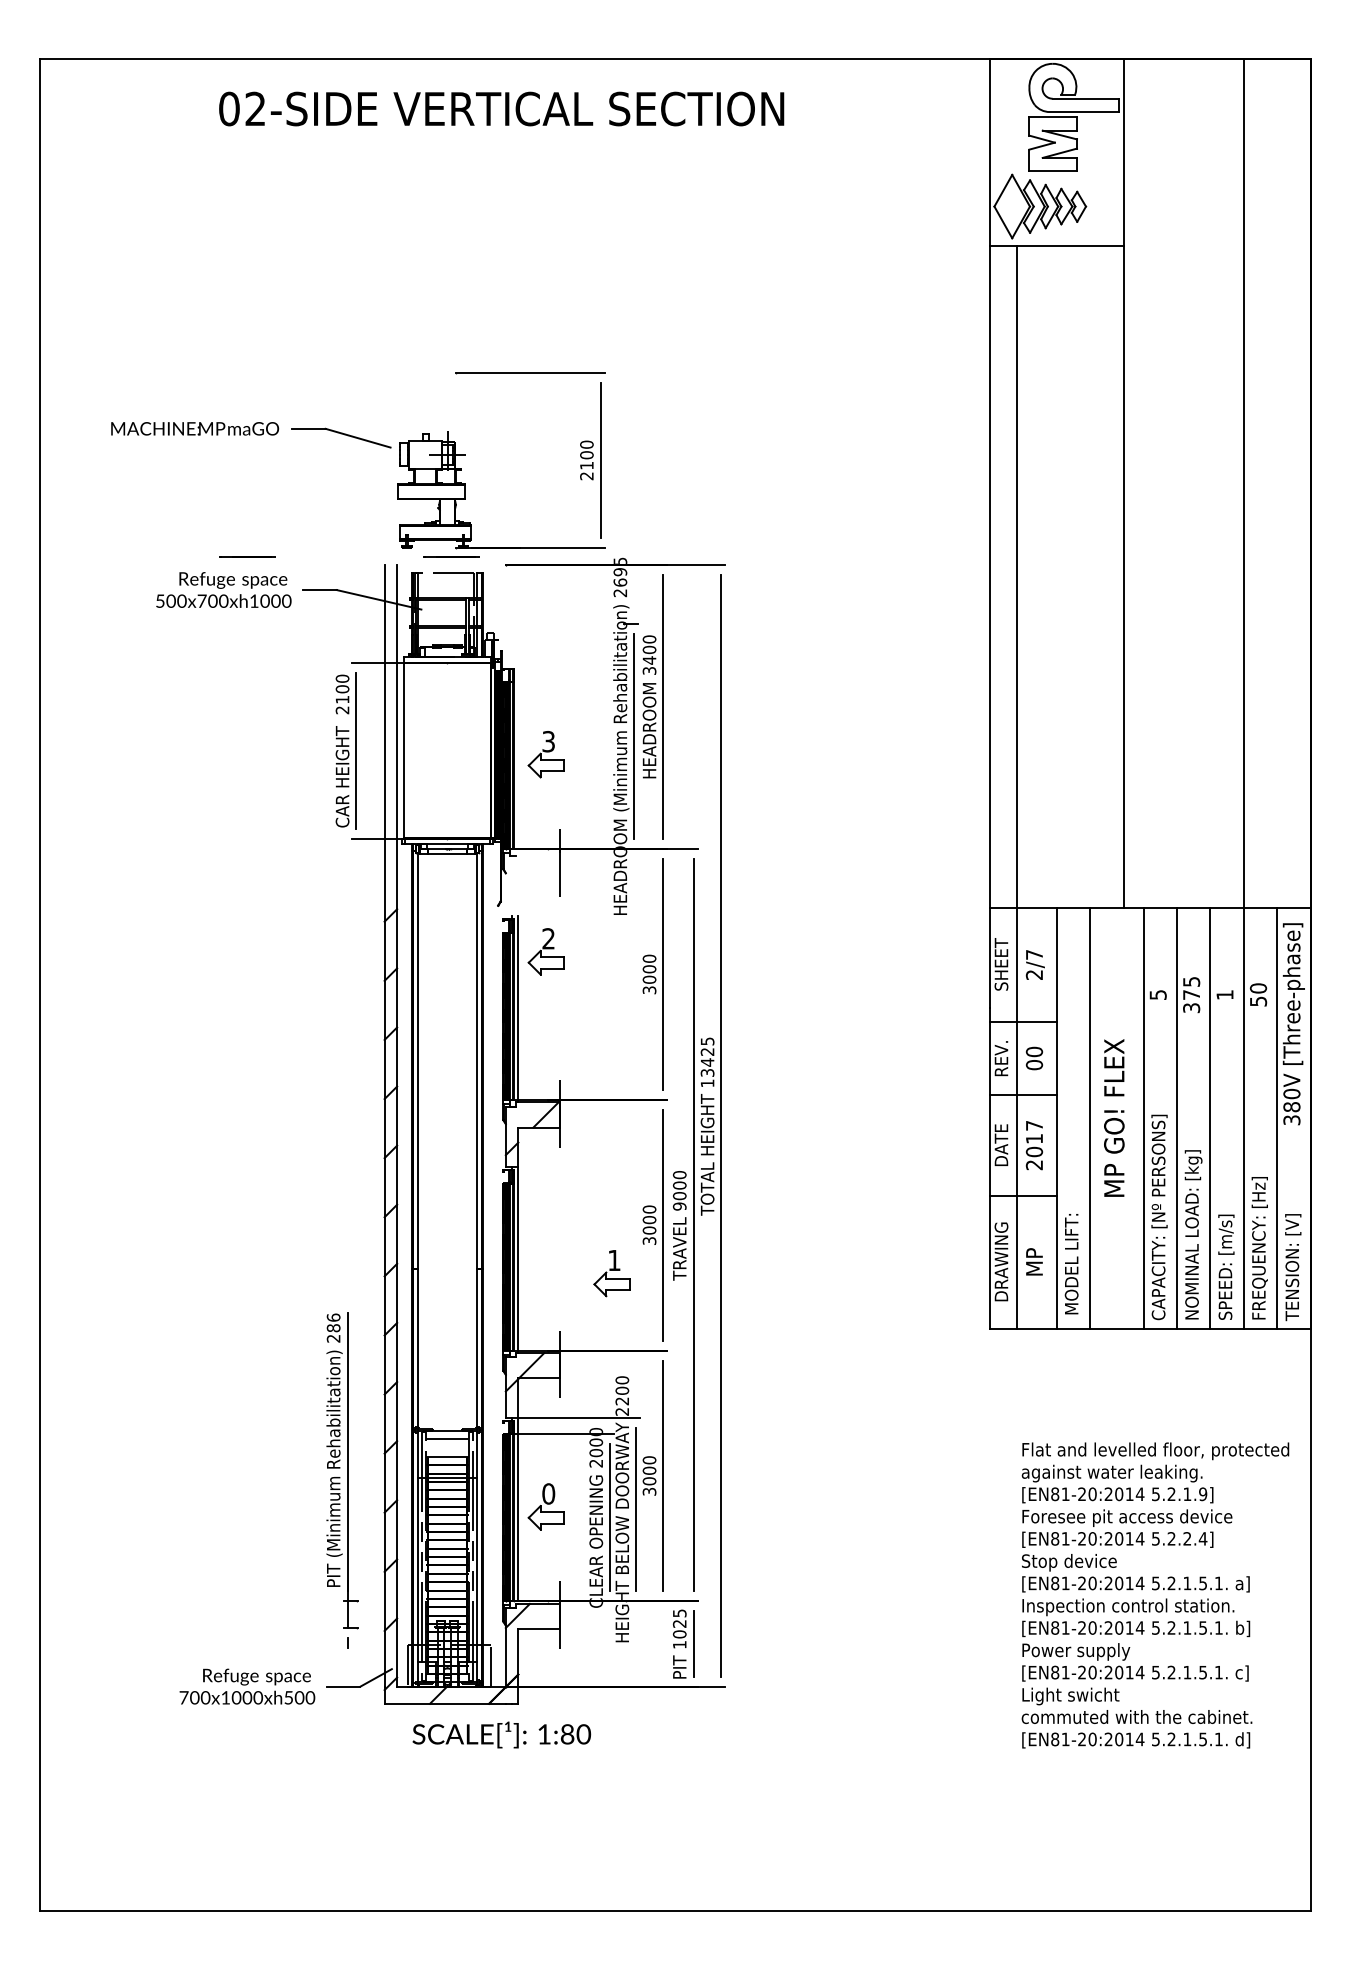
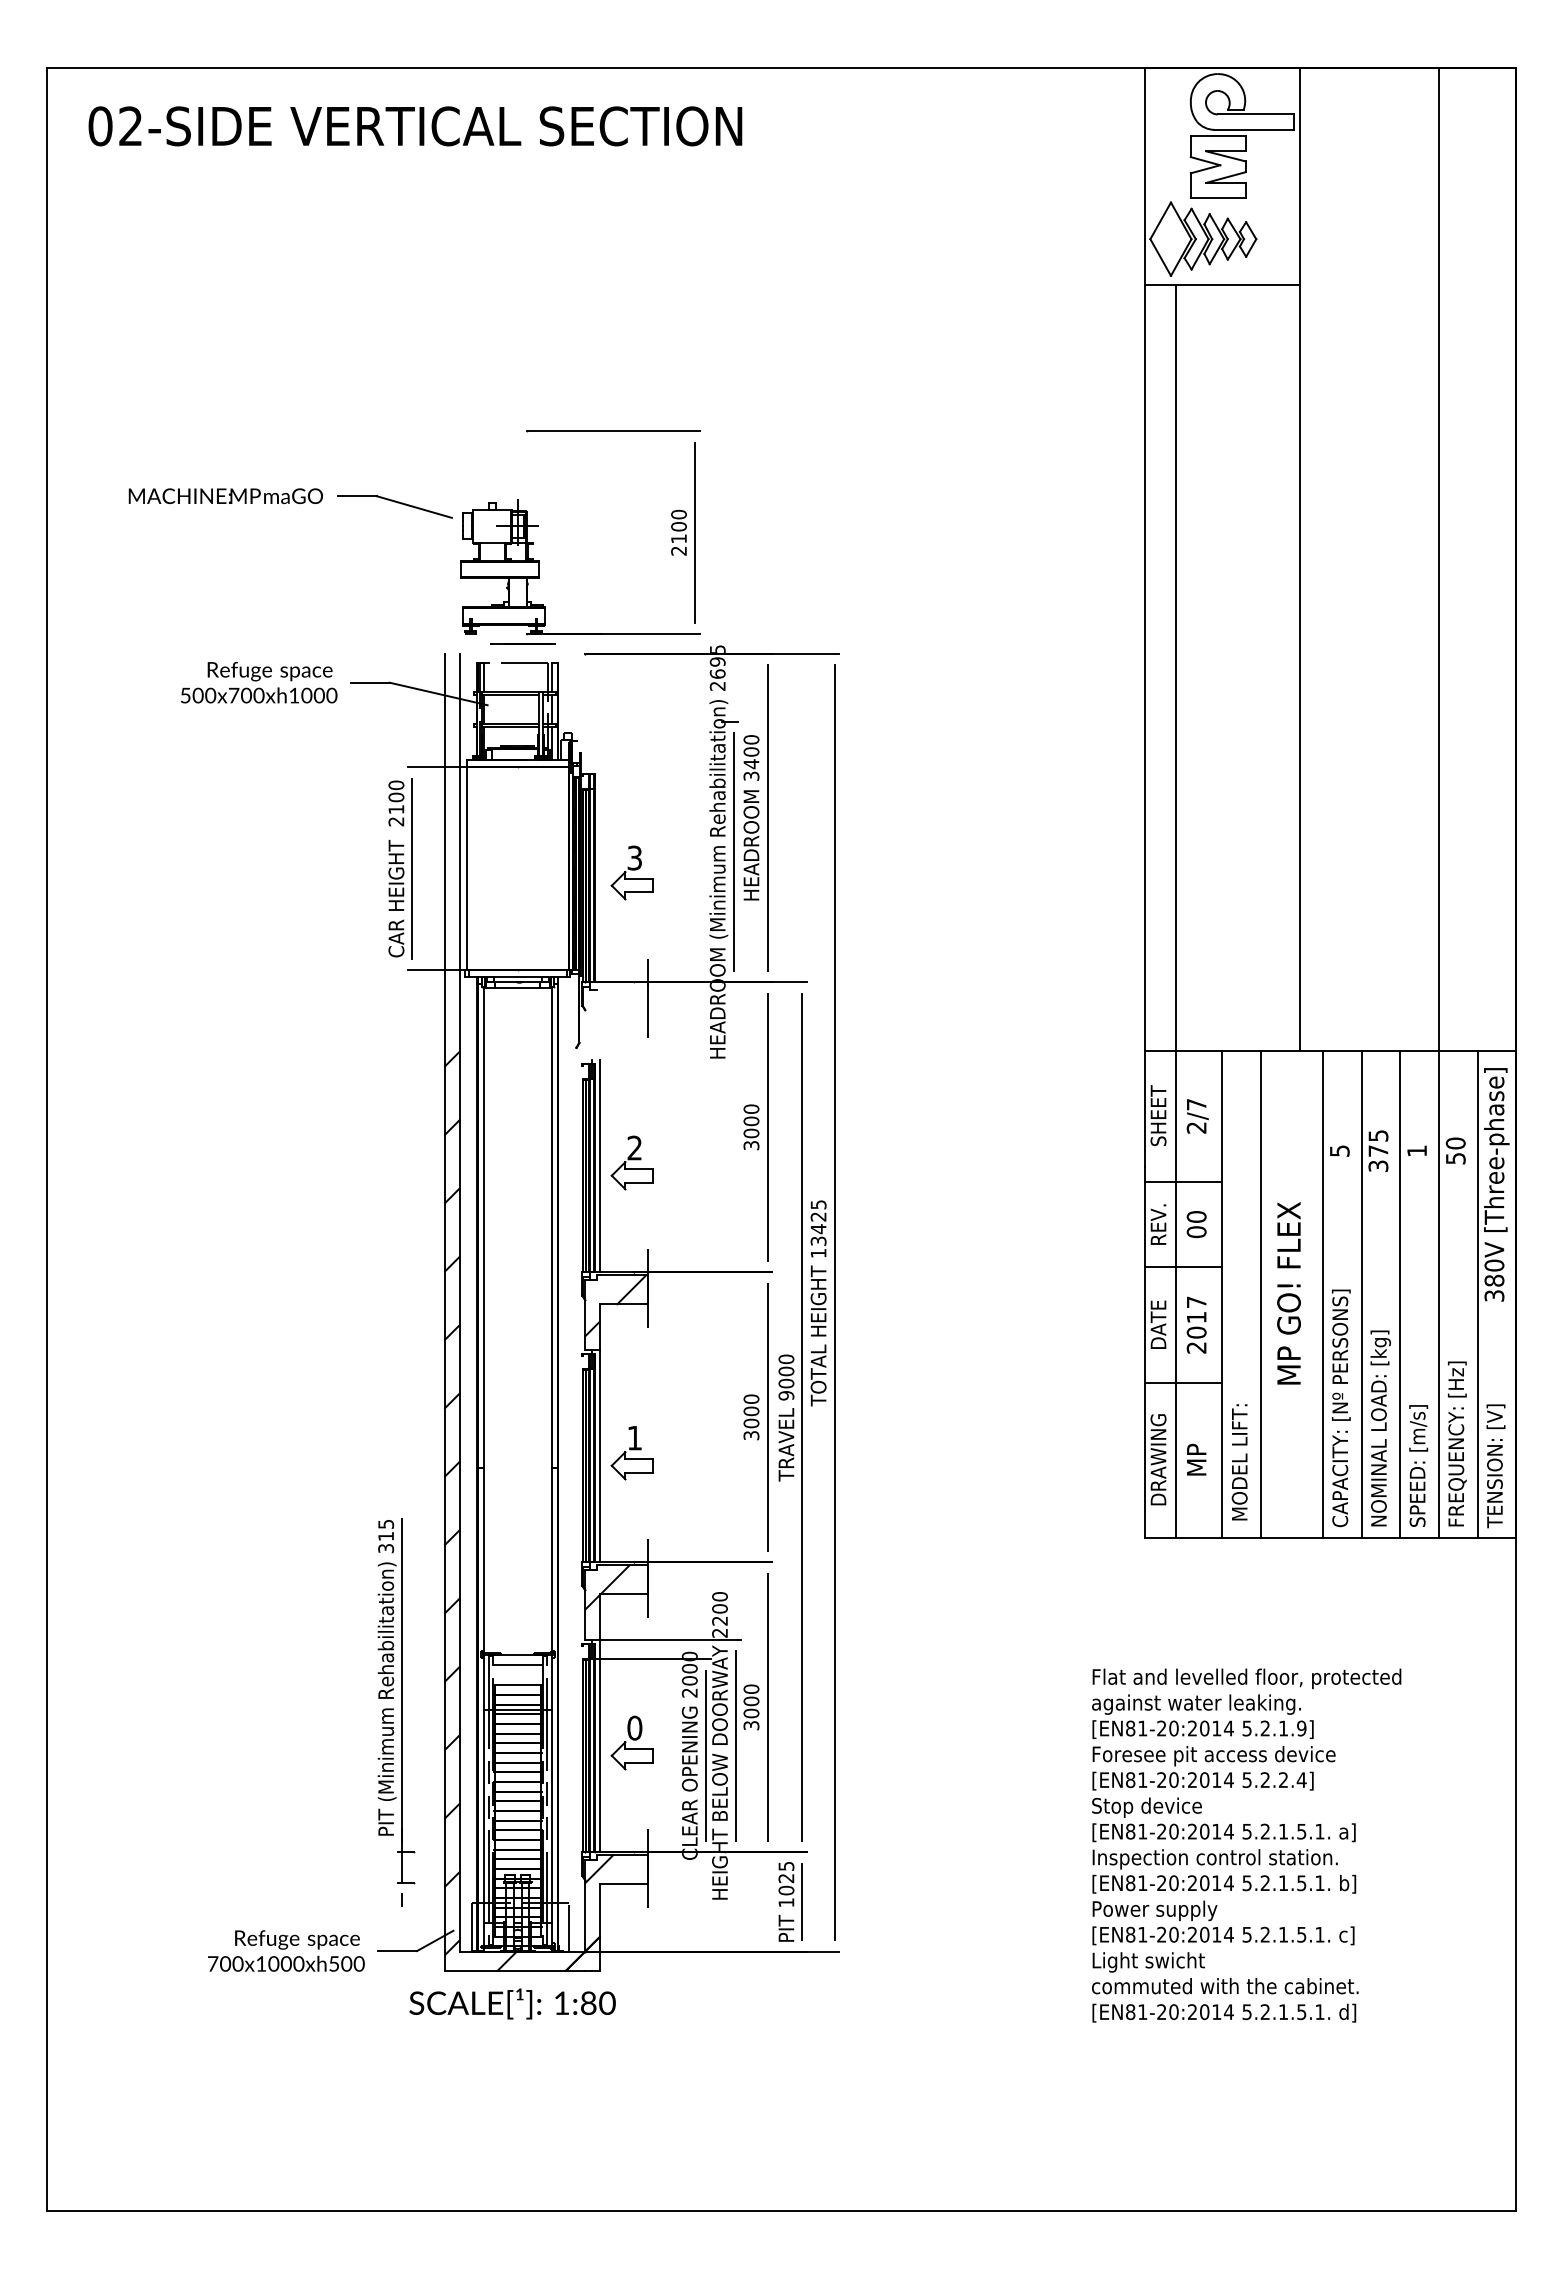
text: (501, 109) -> (415, 126), moved
line: (247, 556) -> (286, 643), removed
part: (545, 951) -> (631, 1162), moved
part: (611, 1273) -> (631, 1453), moved
text: (333, 1328) -> (386, 1536), 286 -> 315
text: (1155, 1595) -> (1246, 1845), moved
text: (501, 1734) -> (512, 2003), moved

